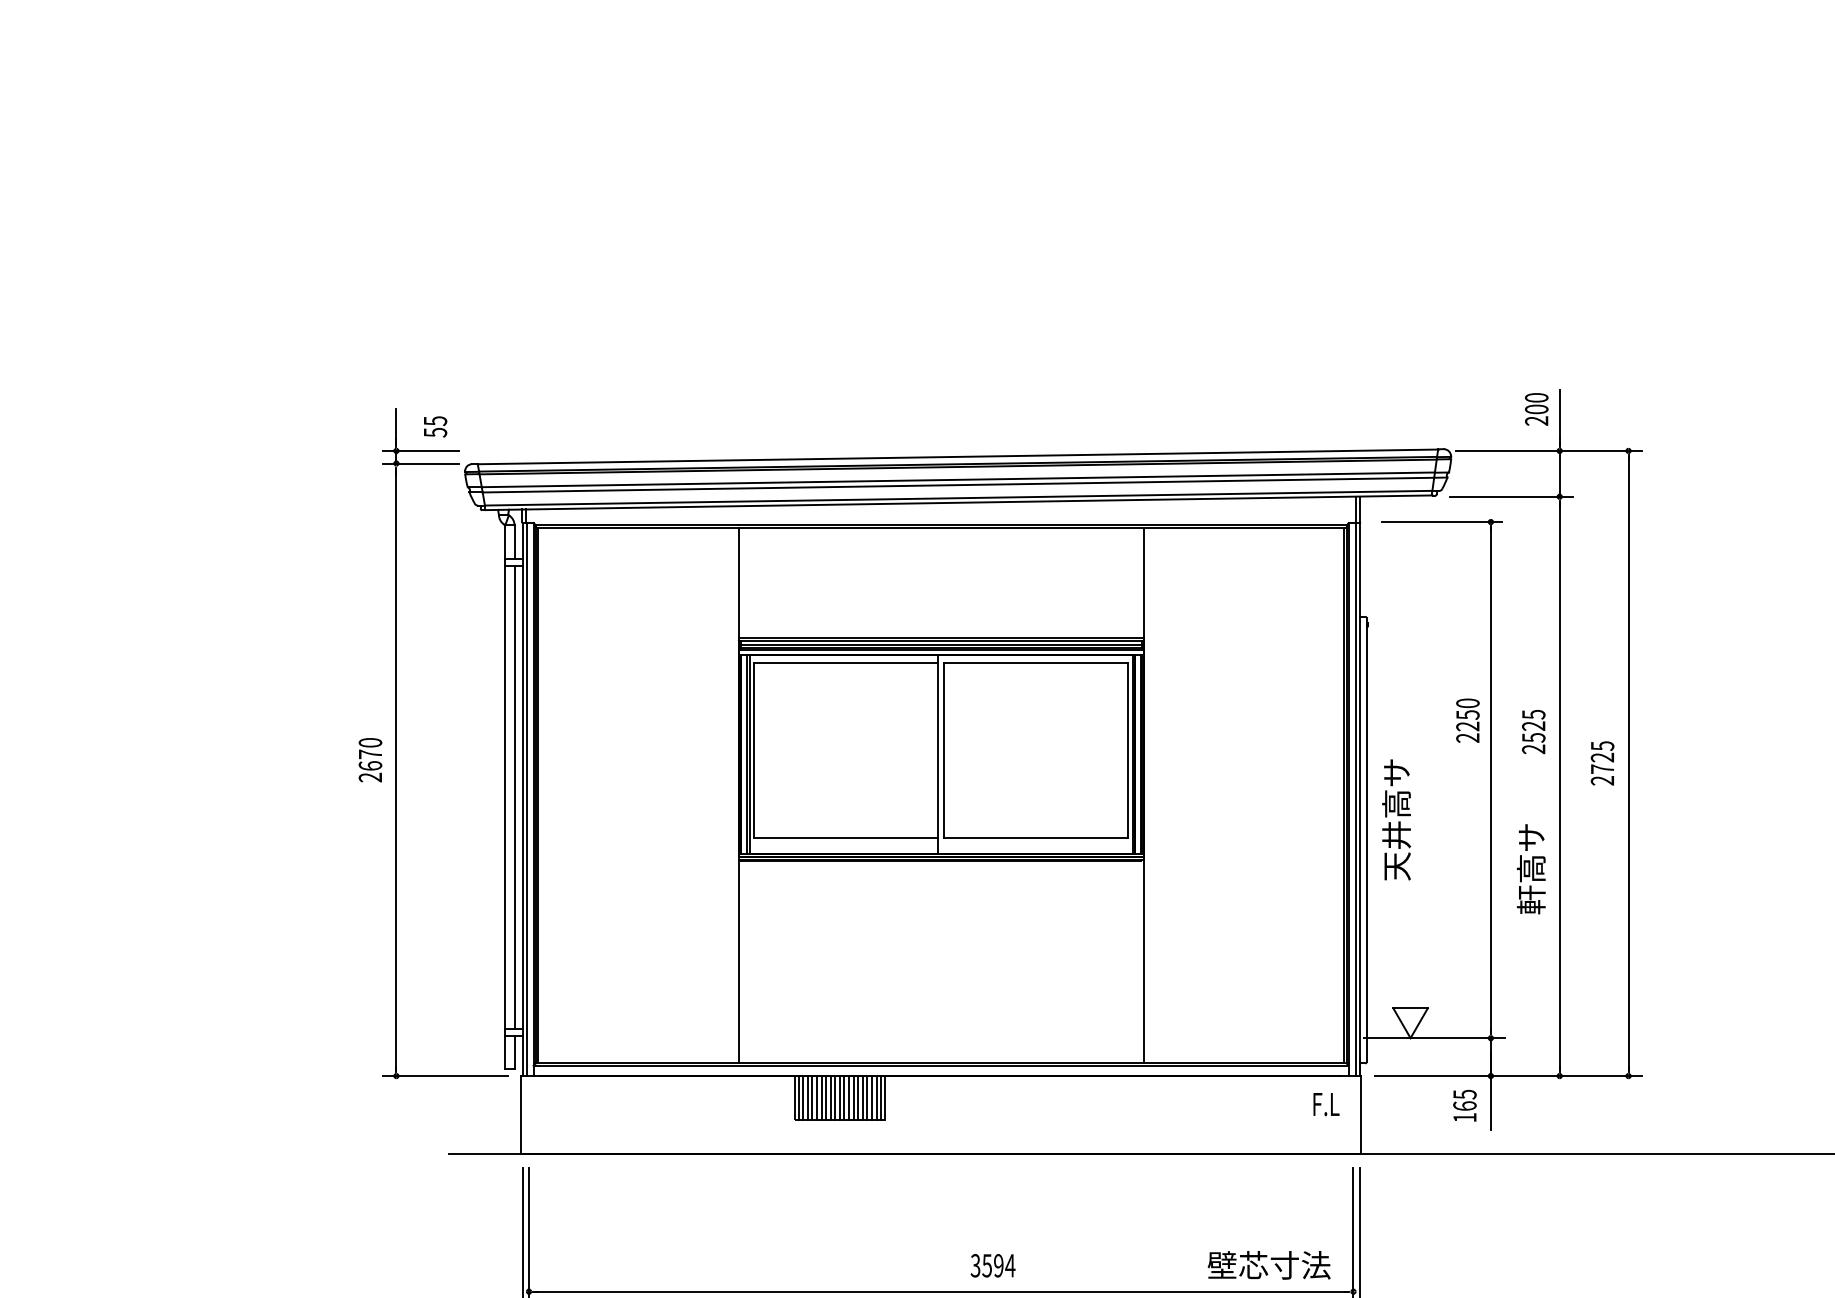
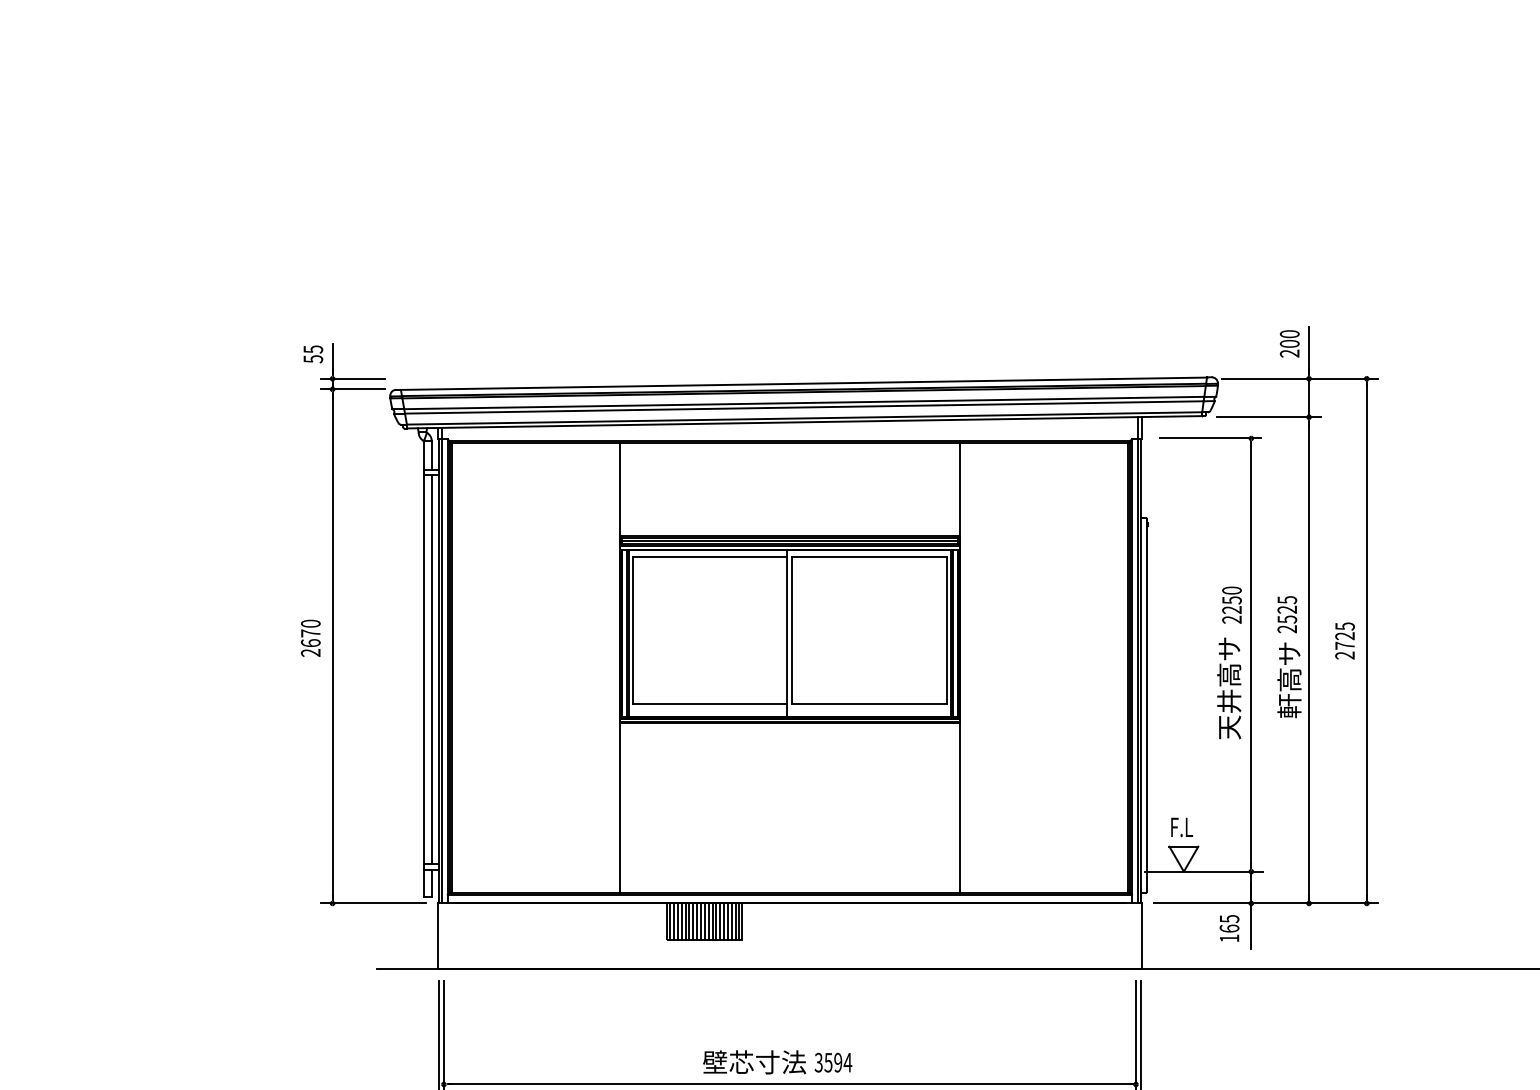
text: (435, 426) -> (313, 354), moved
text: (1396, 819) -> (1229, 688), moved
text: (1531, 869) -> (1289, 680), moved
text: (1326, 1104) -> (1182, 827), moved
text: (1268, 1265) -> (754, 1062), moved

